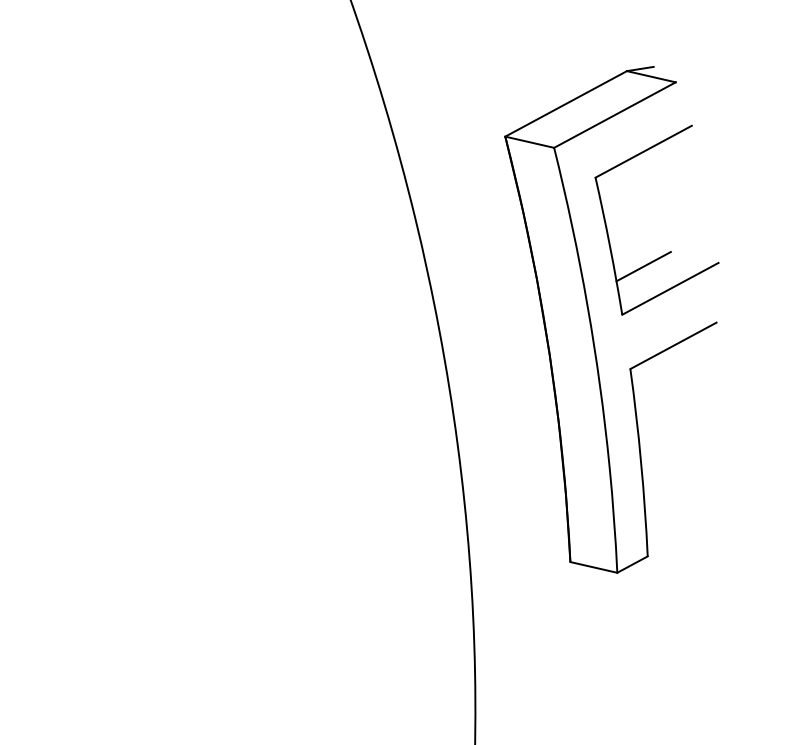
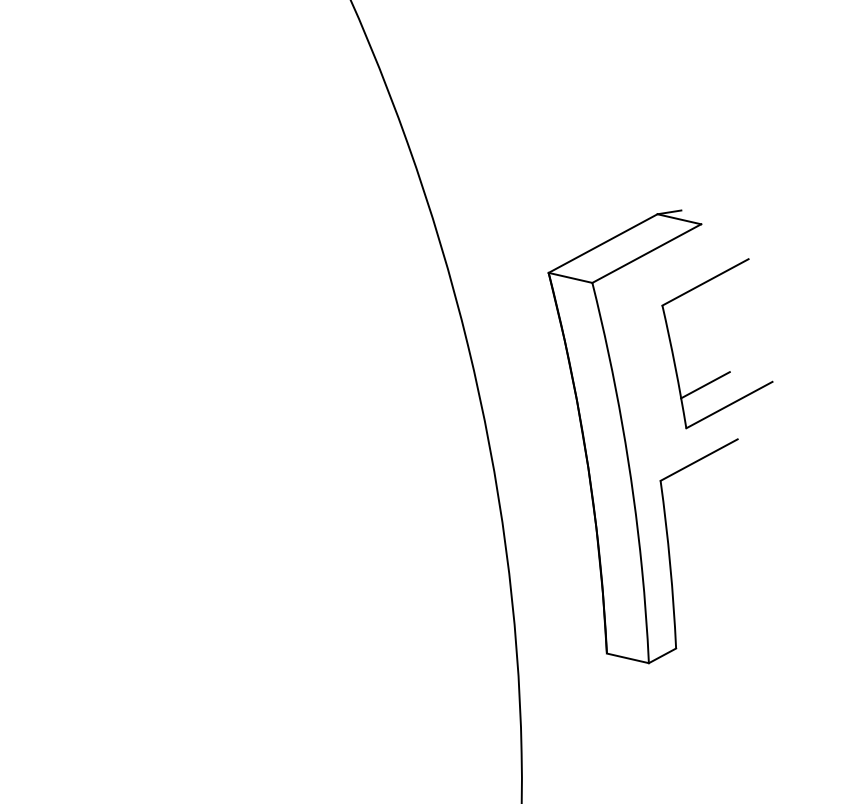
part: (669, 251) -> (728, 371), moved

